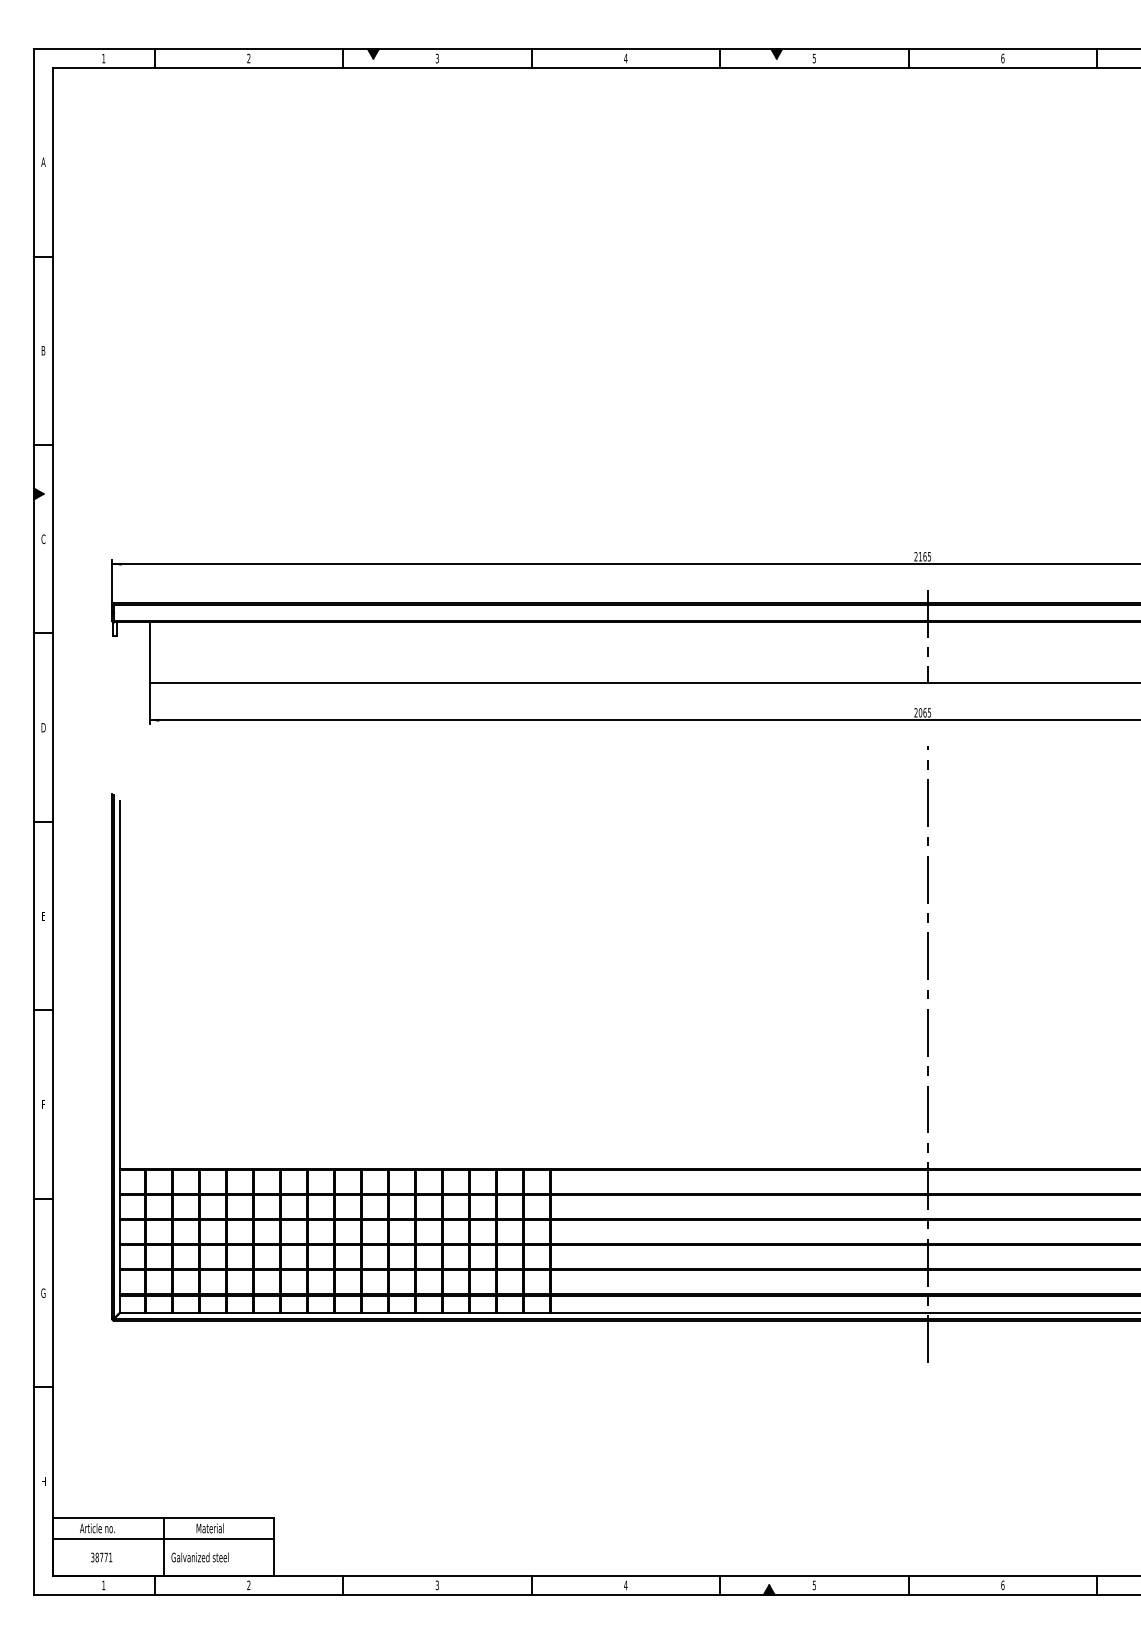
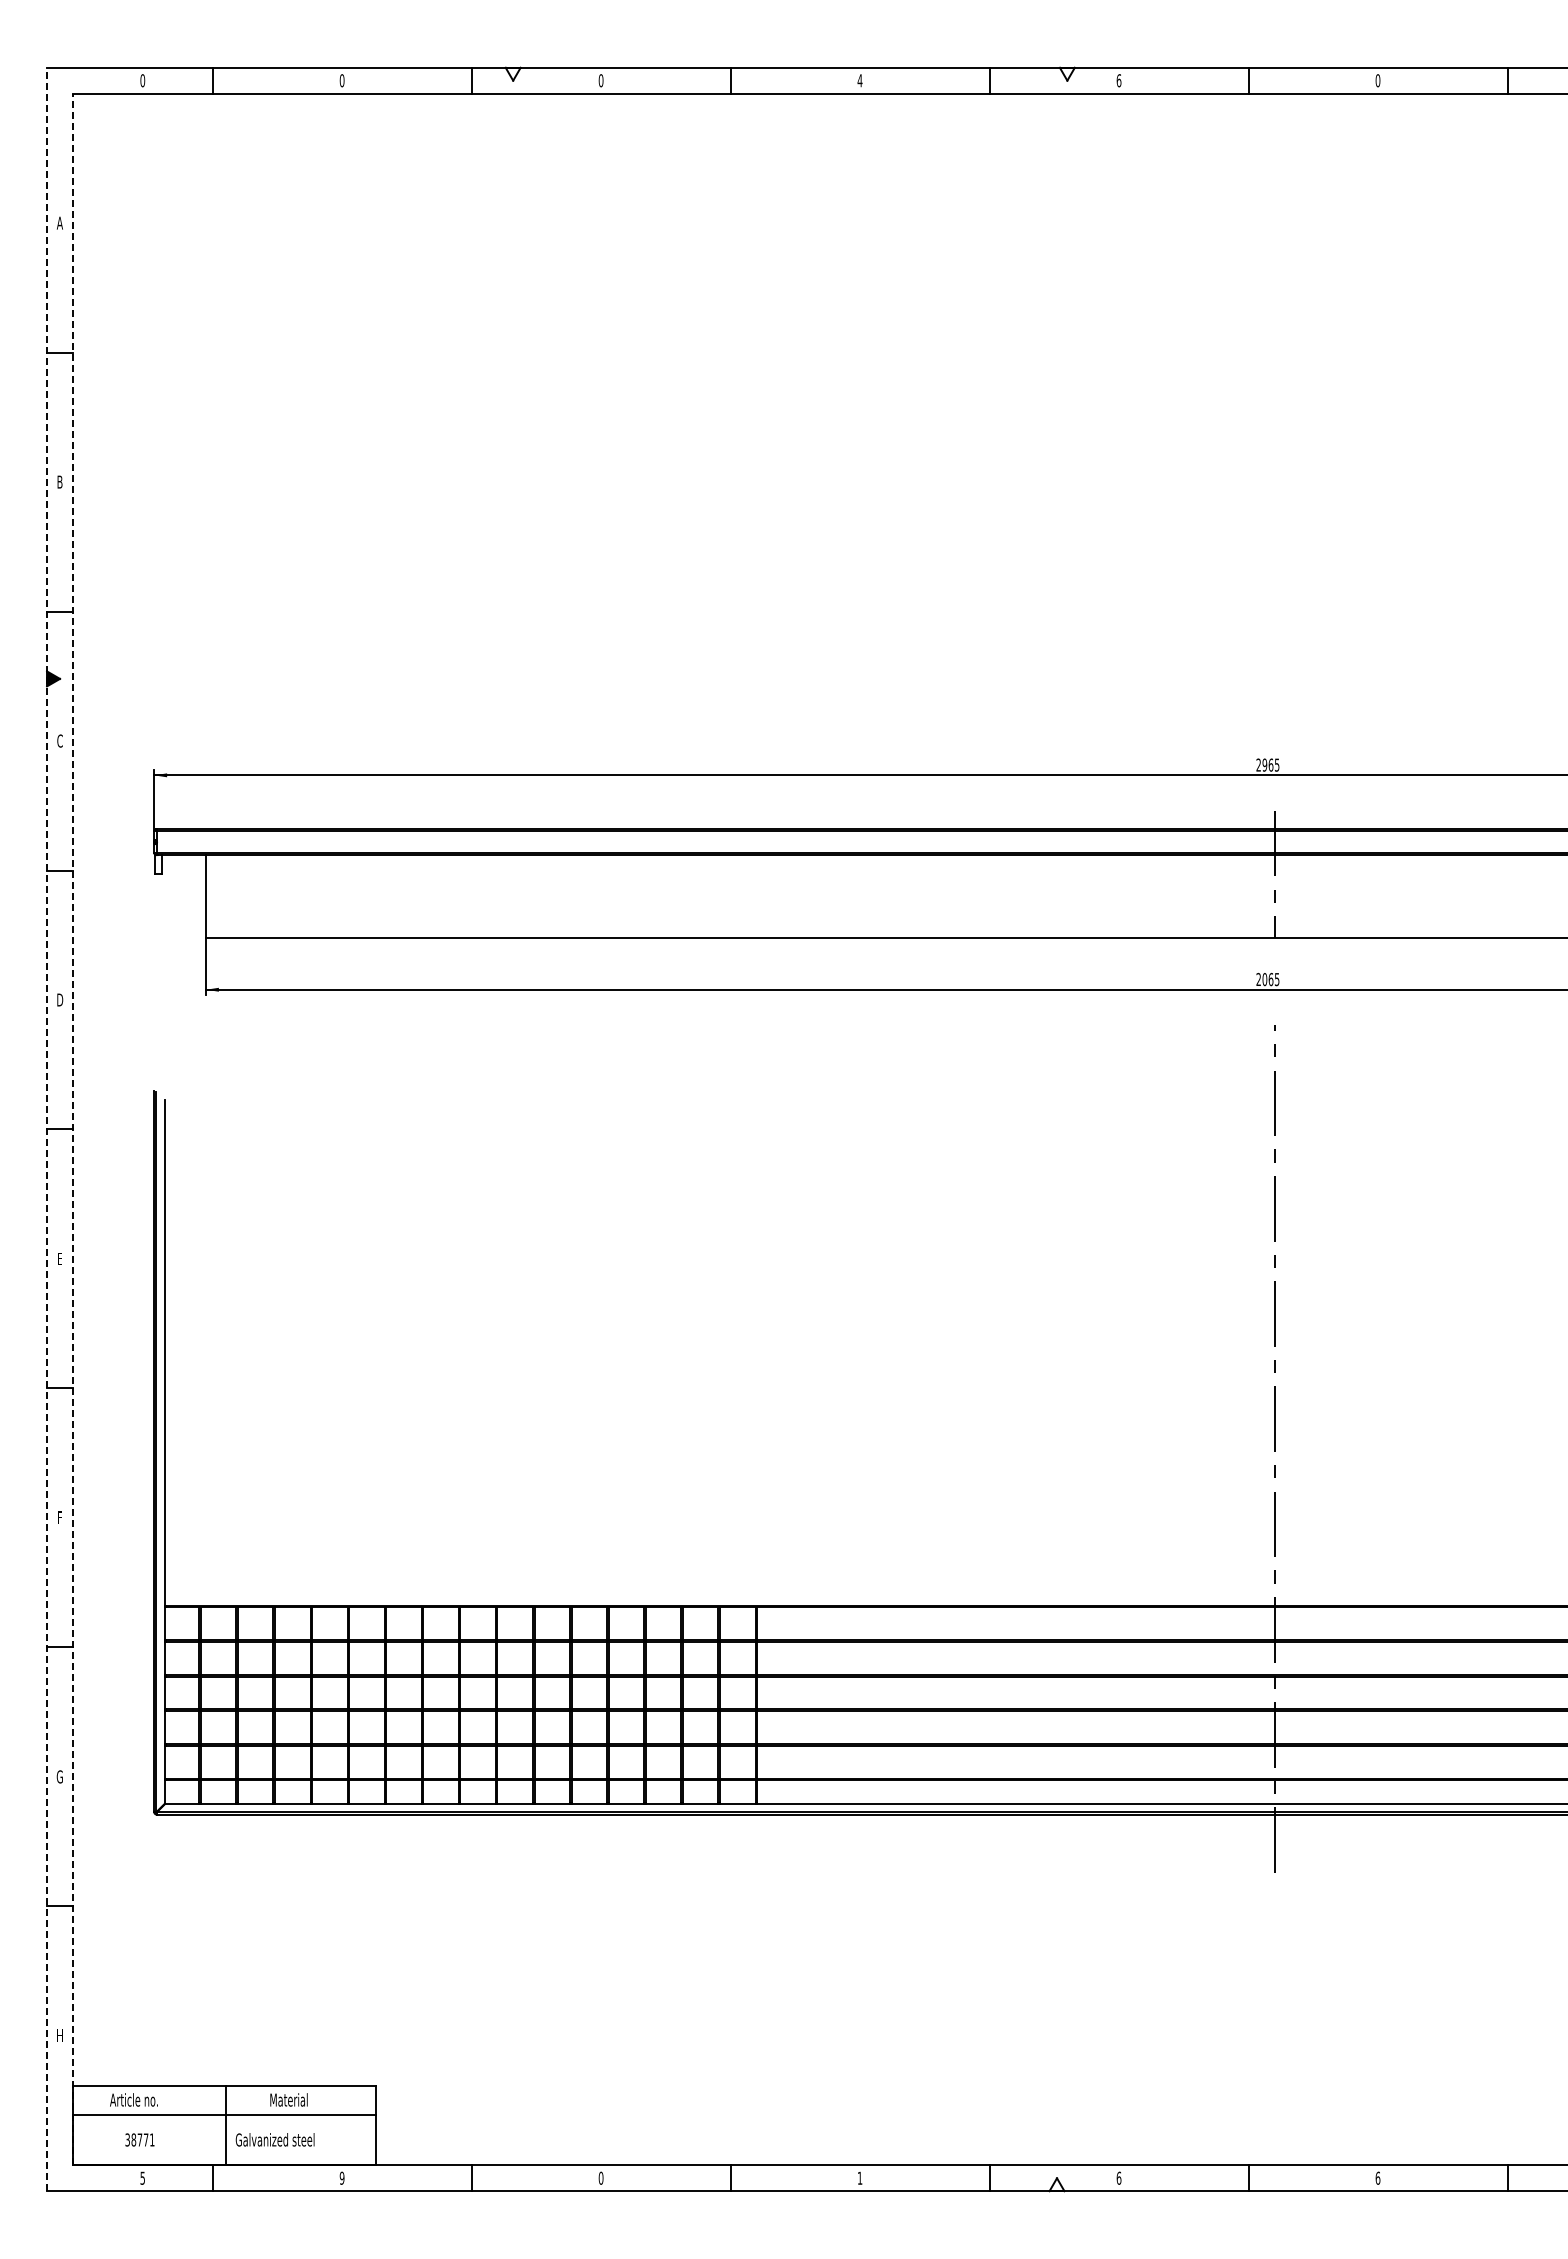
fill: (372, 53) -> (512, 73), removed
fill: (776, 53) -> (1066, 73), removed
text: (103, 58) -> (142, 80), 1 -> 0
text: (248, 58) -> (341, 80), 2 -> 0
text: (436, 58) -> (600, 80), 3 -> 0
text: (813, 58) -> (1118, 80), 5 -> 6
text: (1002, 58) -> (1377, 80), 6 -> 0
text: (920, 556) -> (1264, 764), 2165 -> 2965
line: (34, 822) -> (47, 1129), solid -> dashed
line: (52, 822) -> (72, 1129), solid -> dashed
text: (103, 1584) -> (142, 2177), 1 -> 5
text: (248, 1584) -> (341, 2177), 2 -> 9
text: (436, 1584) -> (600, 2177), 3 -> 0
text: (625, 1584) -> (859, 2177), 4 -> 1
text: (813, 1584) -> (1118, 2177), 5 -> 6
fill: (768, 1589) -> (1056, 2184), removed

